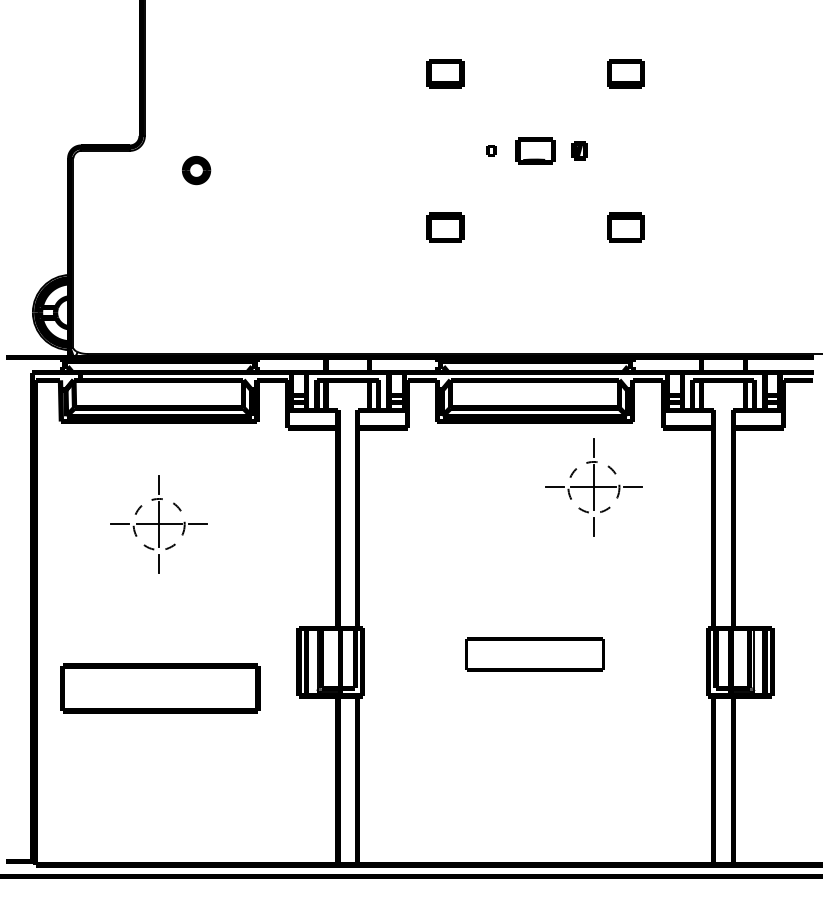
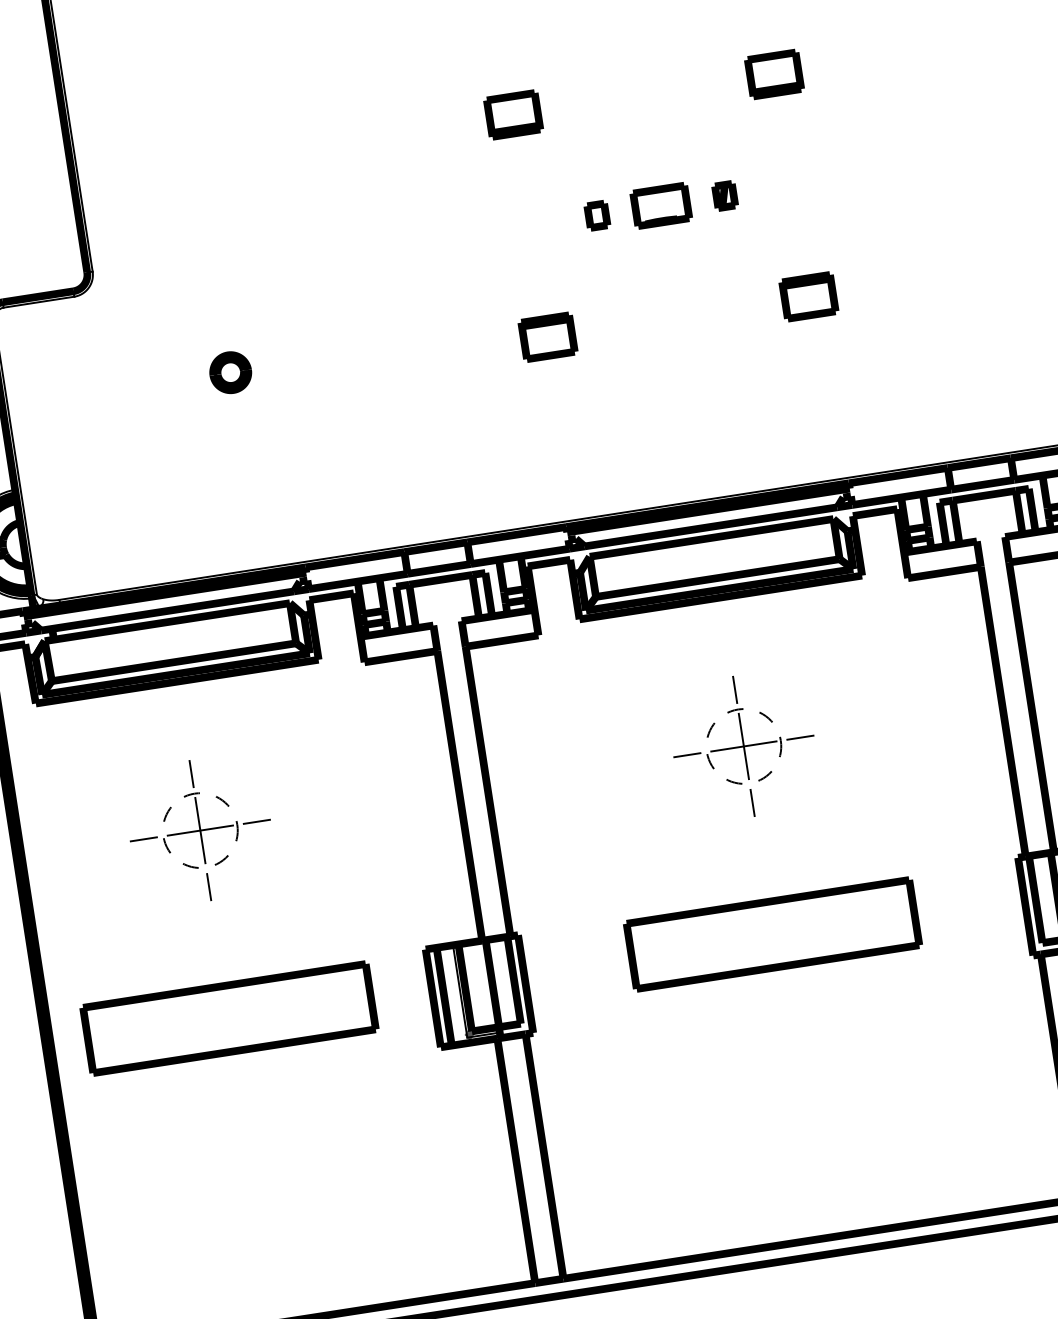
part: (491, 150) -> (597, 215), size x1.67
part: (196, 170) -> (230, 372), moved
part: (593, 487) -> (743, 746), moved
part: (534, 654) -> (772, 934), size x1.43
part: (160, 688) -> (229, 1018), moved

